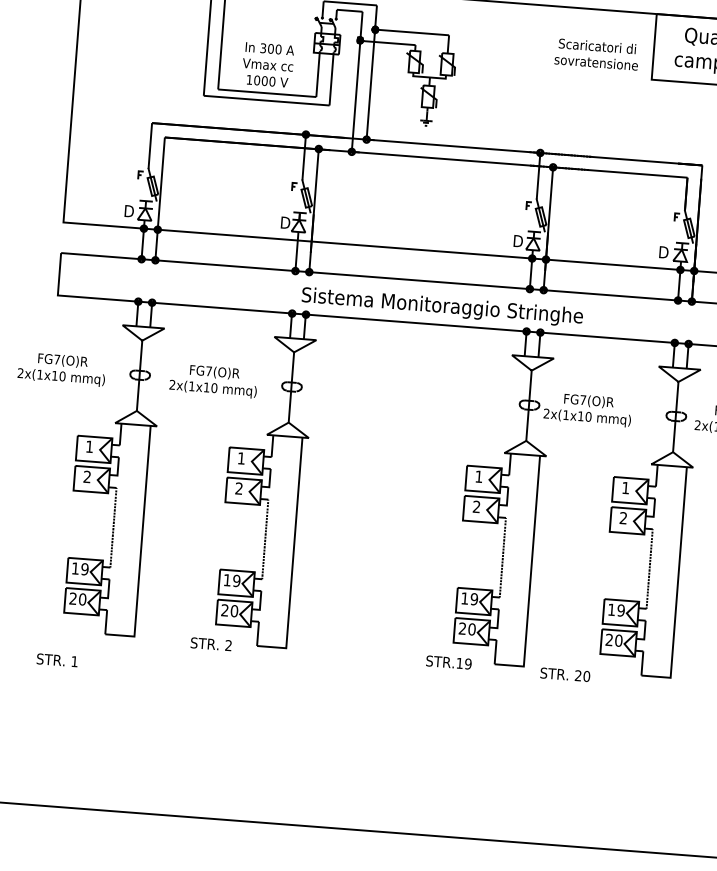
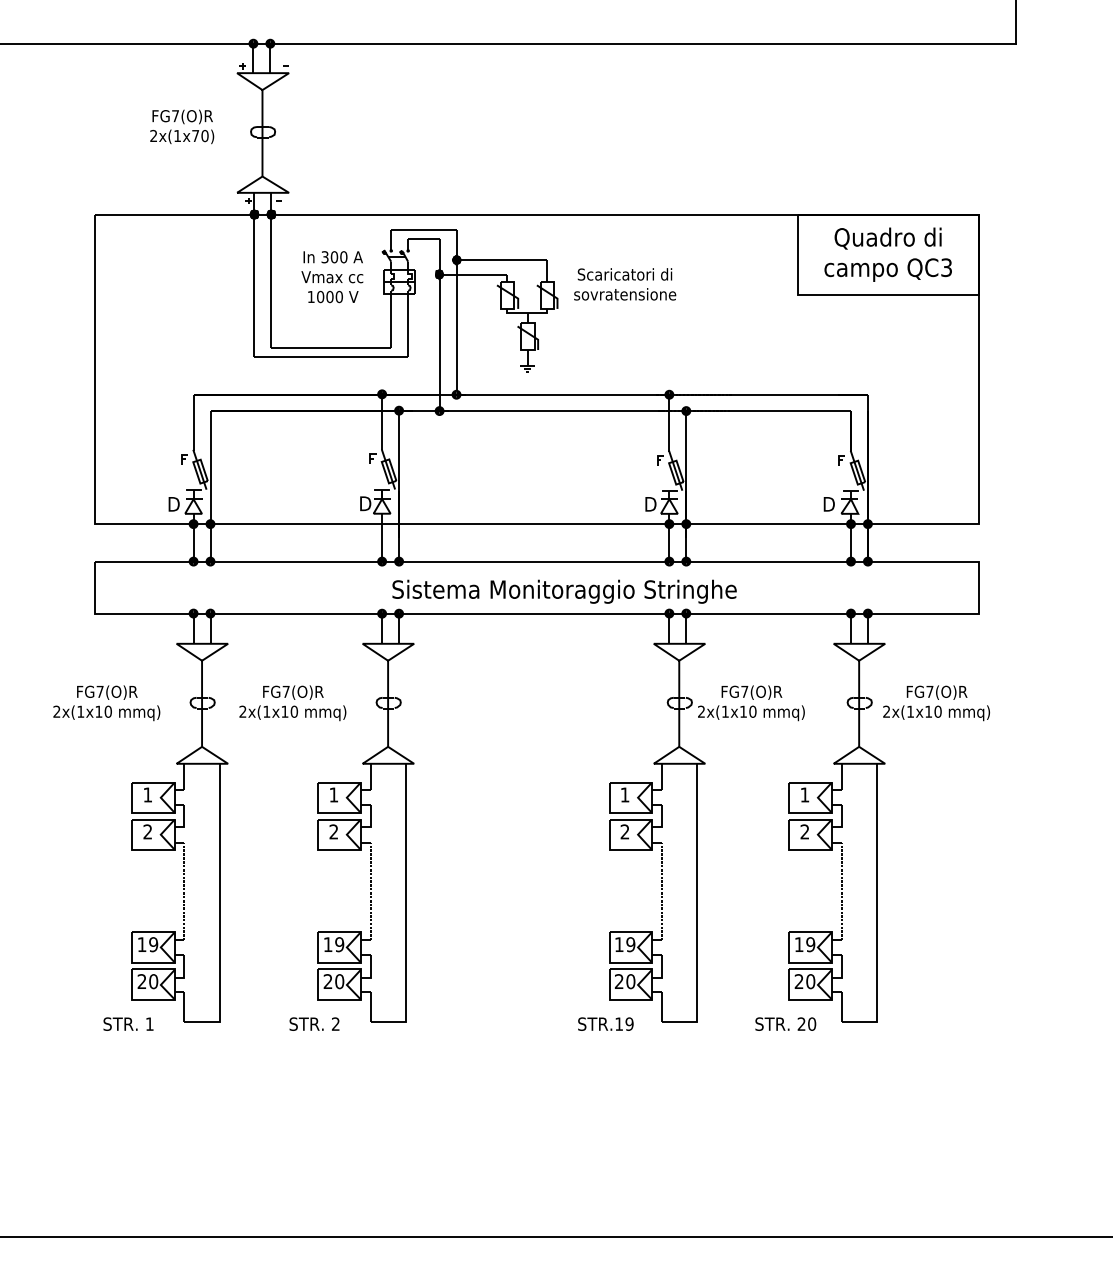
text: (597, 54) -> (625, 284), moved
text: (268, 65) -> (332, 277), moved
text: (57, 659) -> (128, 1023), moved
text: (565, 674) -> (785, 1023), moved

